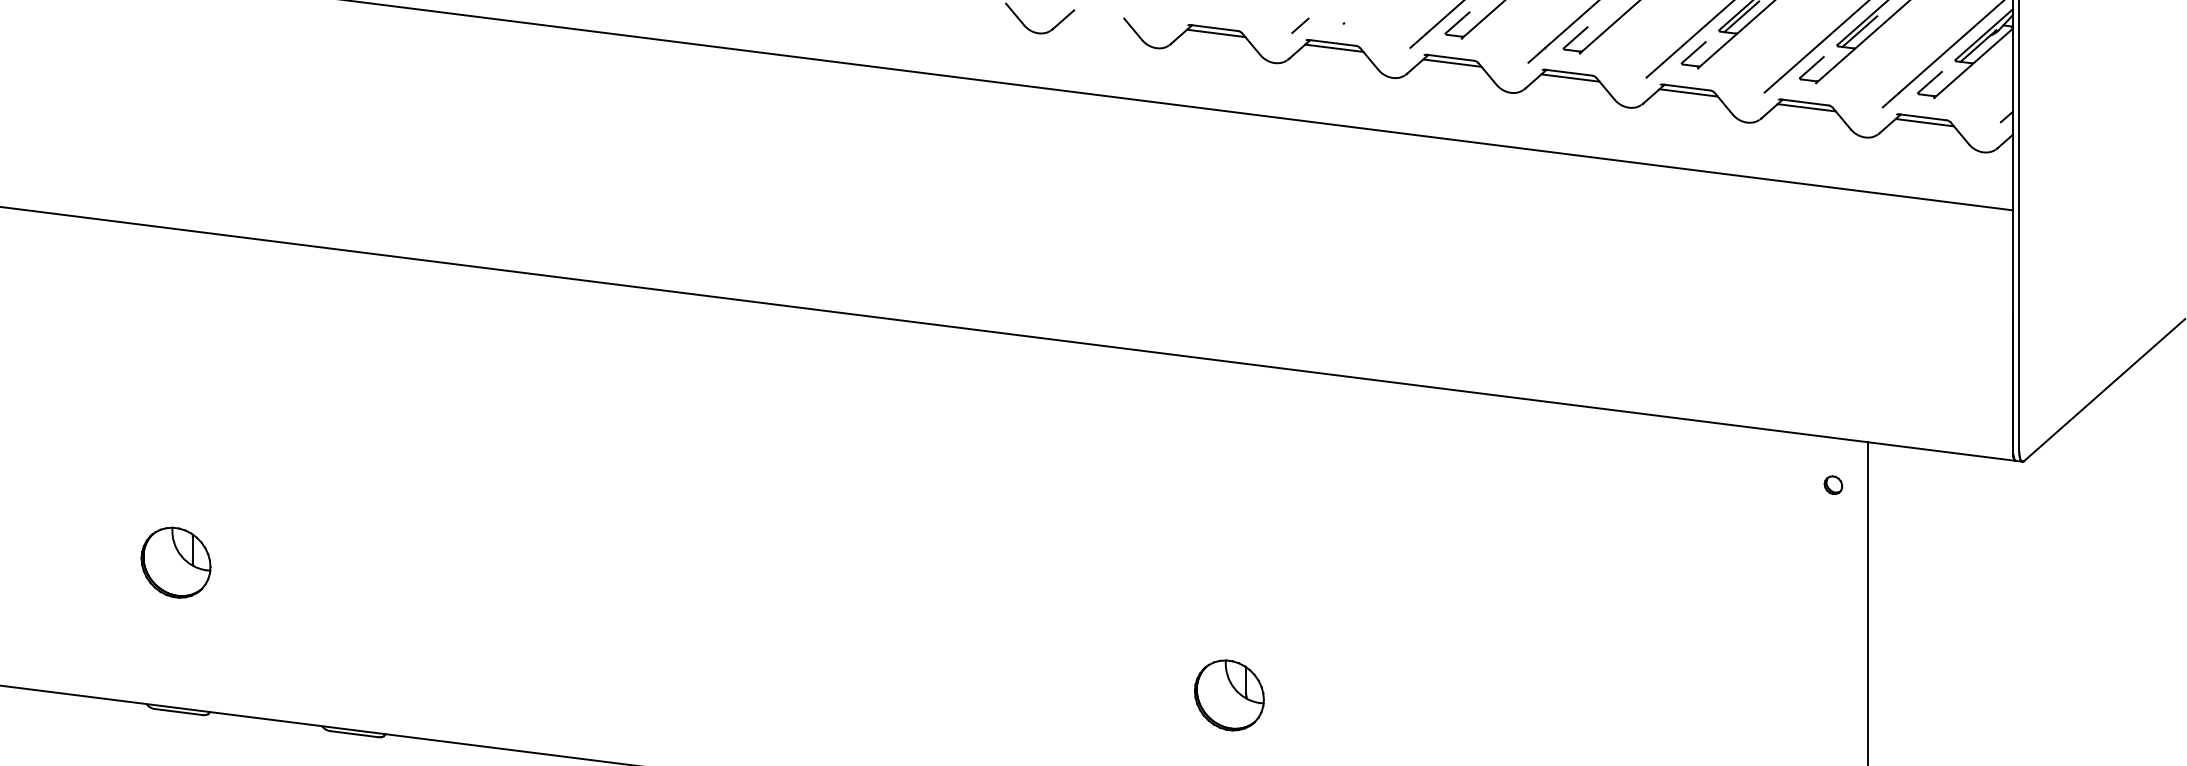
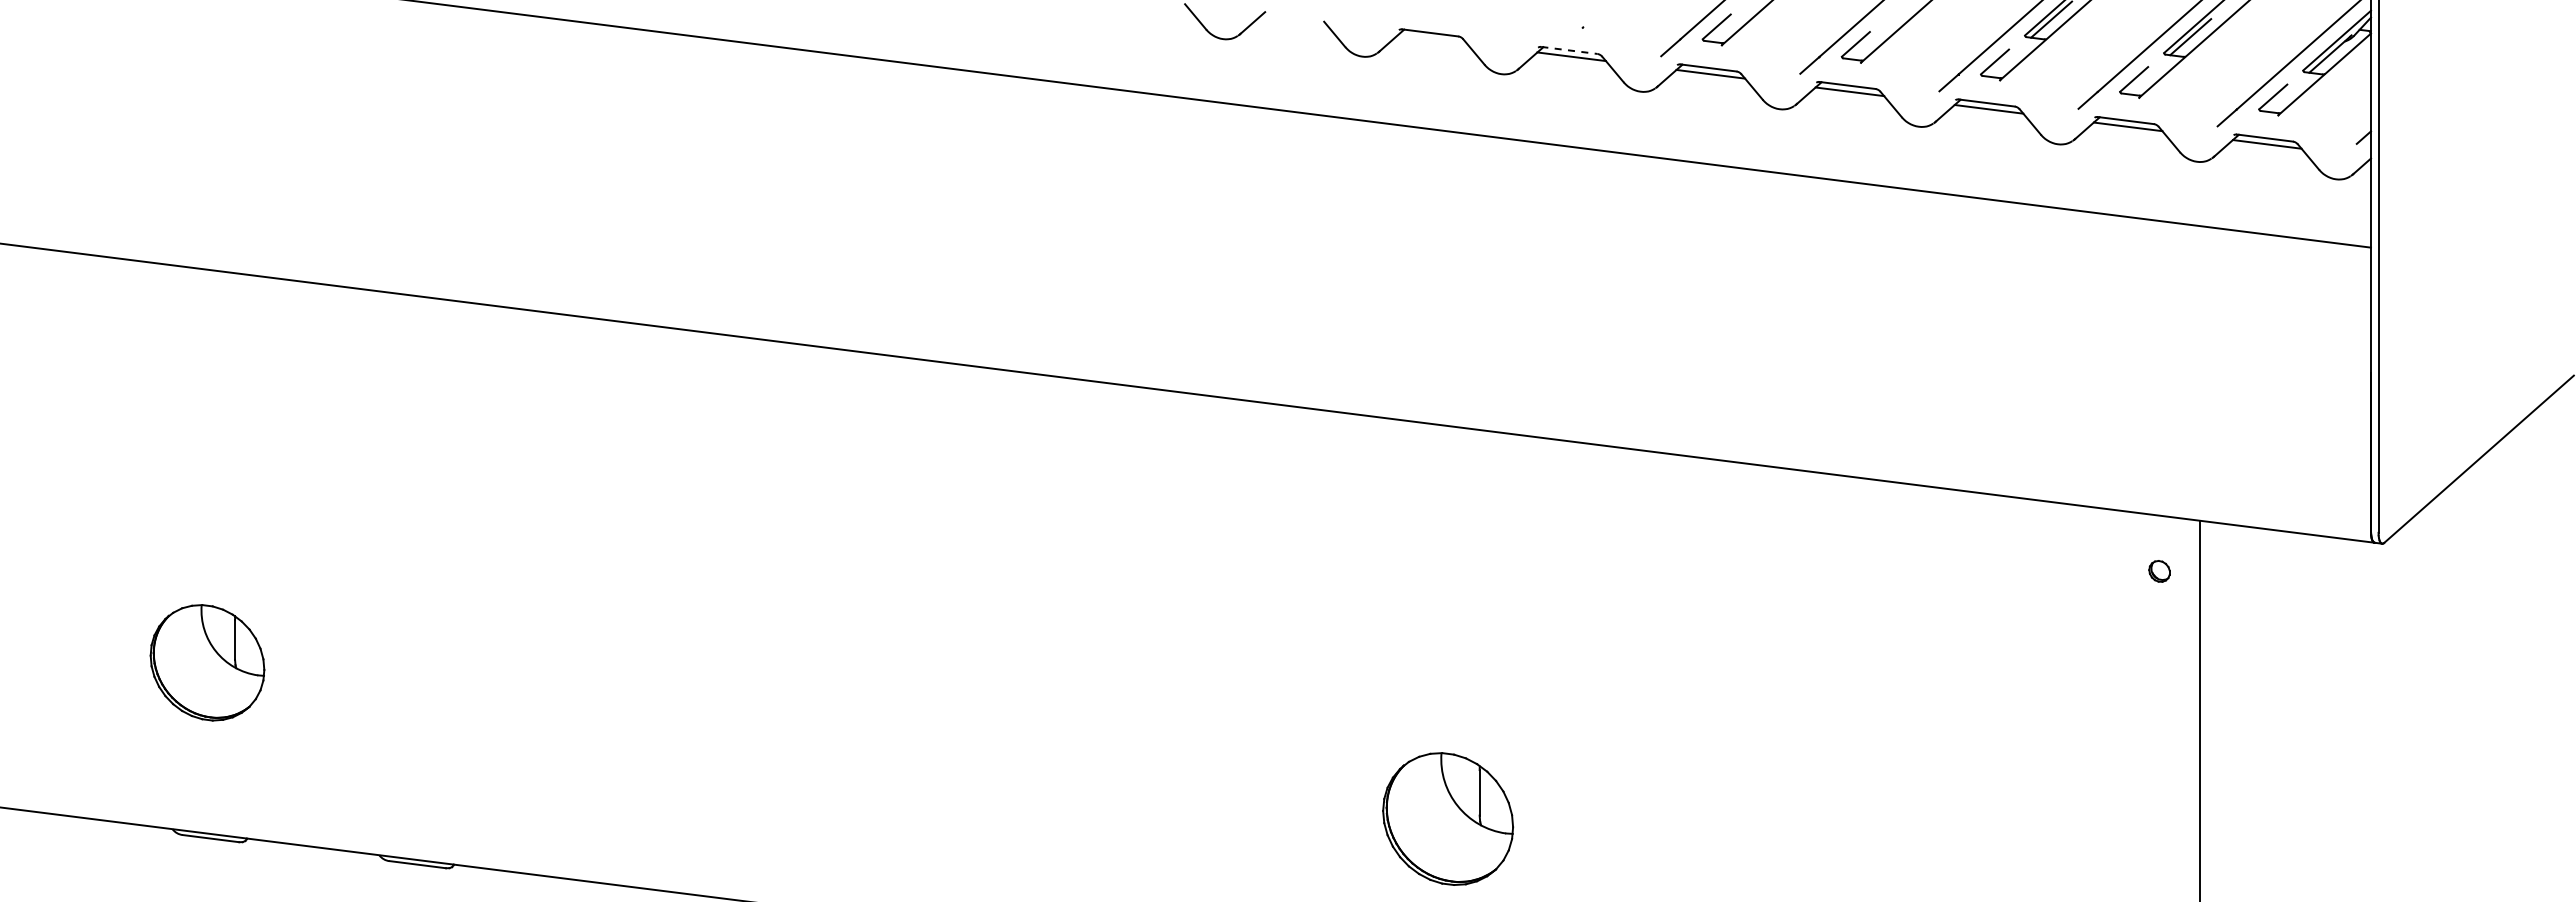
line: (1300, 25) -> (1531, 29), removed
line: (1216, 32) -> (1432, 38), removed
line: (1332, 42) -> (1569, 50), solid -> dashed
part: (175, 562) -> (206, 662), size x1.4
part: (1228, 695) -> (1447, 818), size x1.6

